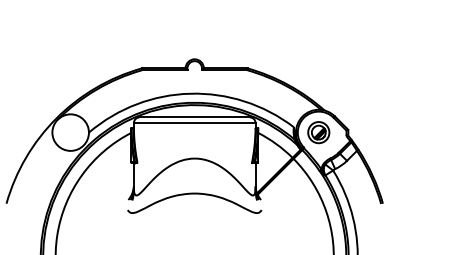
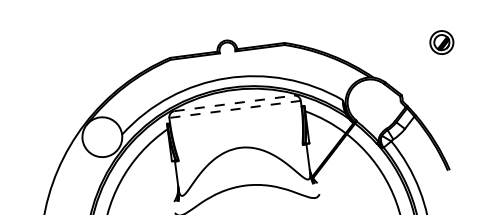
line: (195, 117) -> (235, 103), solid -> dashed
line: (194, 123) -> (234, 109), solid -> dashed
part: (318, 132) -> (441, 42), moved

